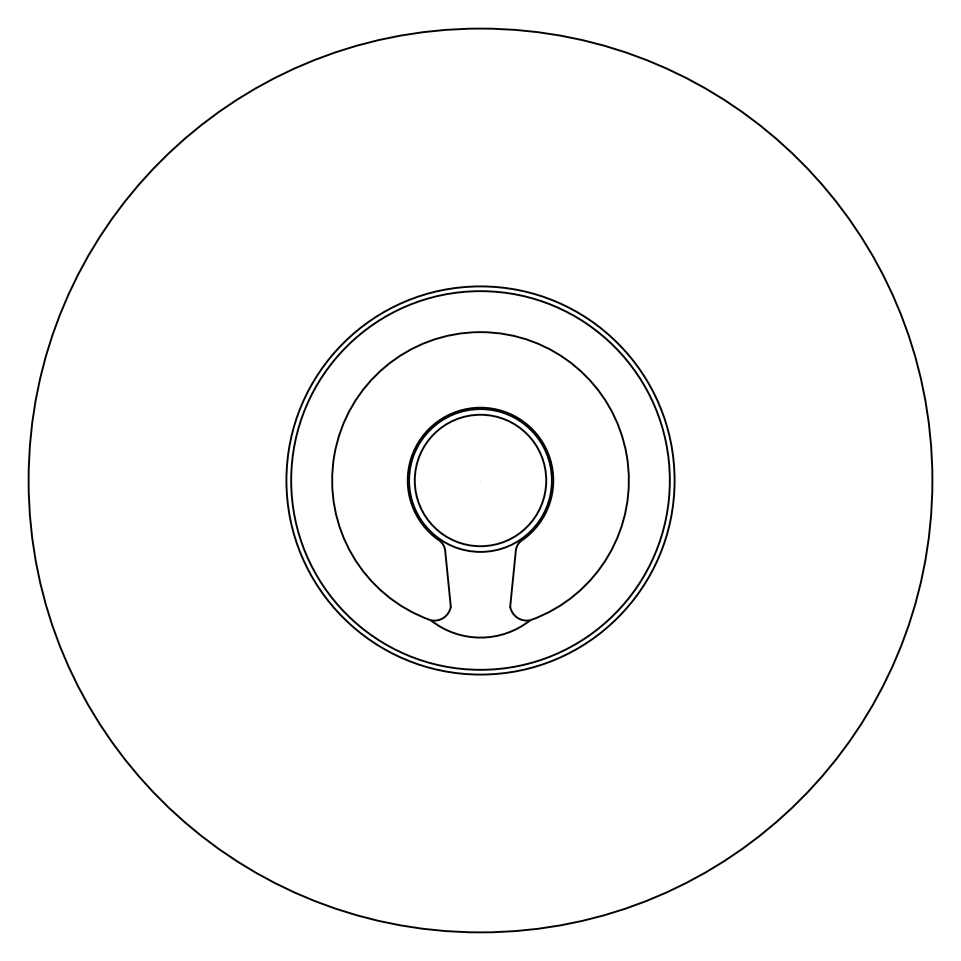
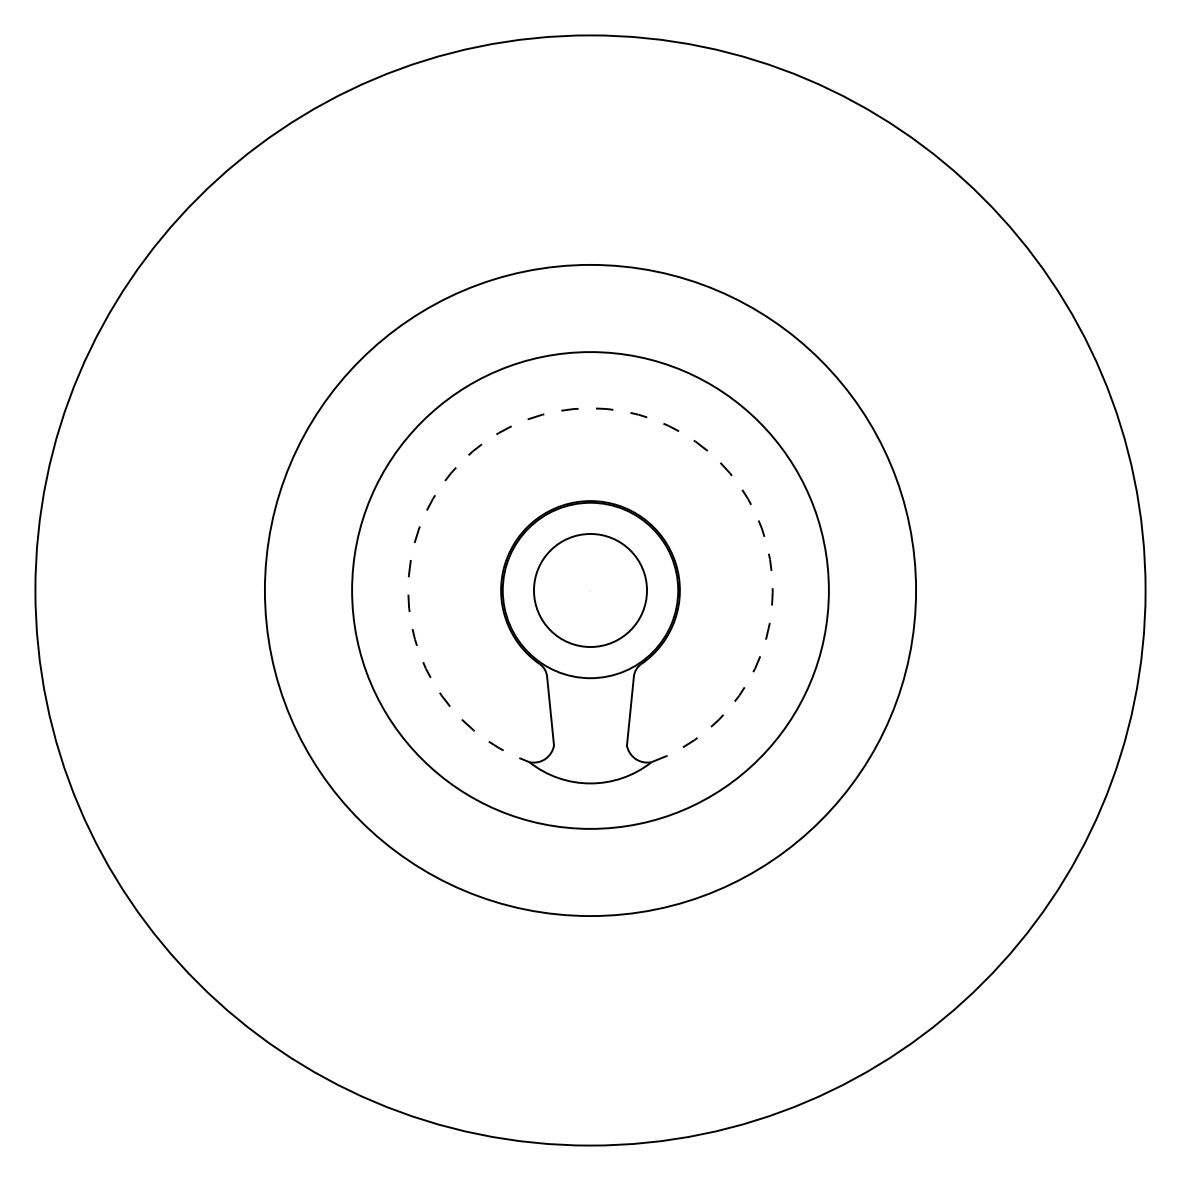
arc: (480, 332) -> (590, 408), solid -> dashed
circle: (480, 480) -> (590, 590), size x0.7
circle: (480, 480) -> (590, 590), size x1.4

